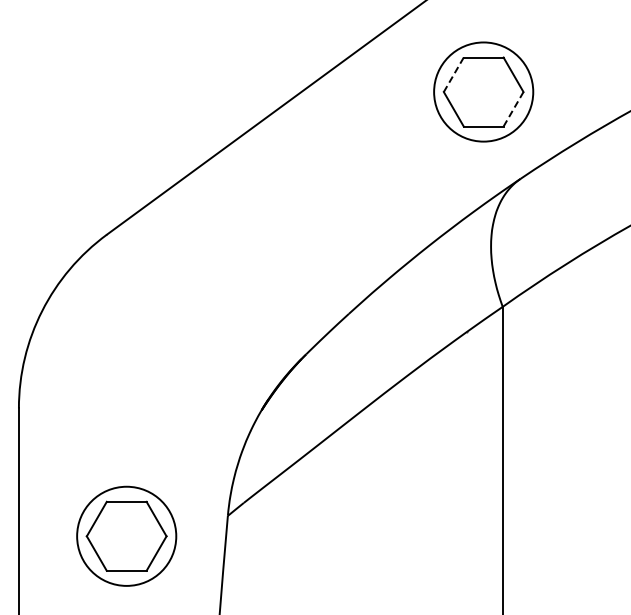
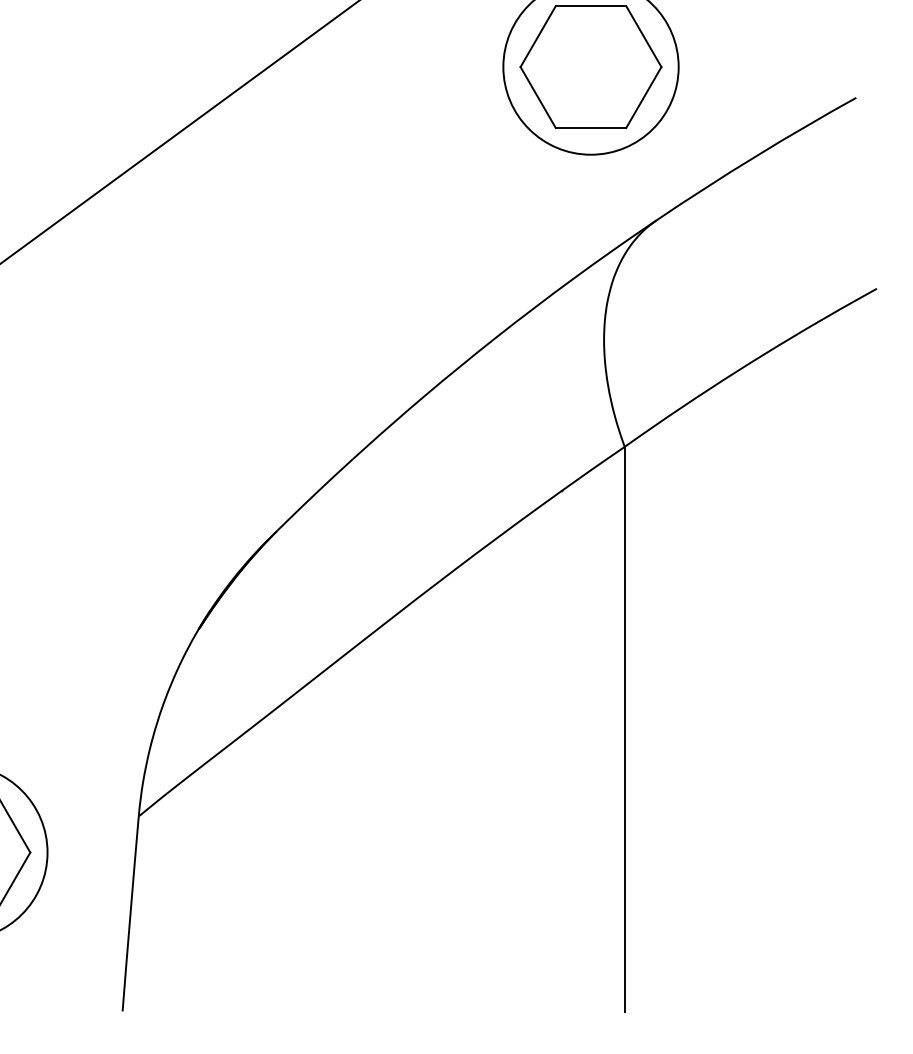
line: (453, 74) -> (537, 36), dashed -> solid
line: (513, 109) -> (643, 97), dashed -> solid

